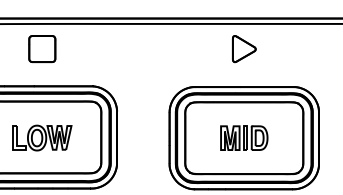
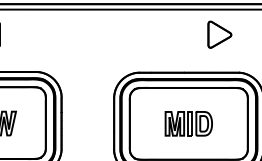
part: (244, 49) -> (220, 35), moved

